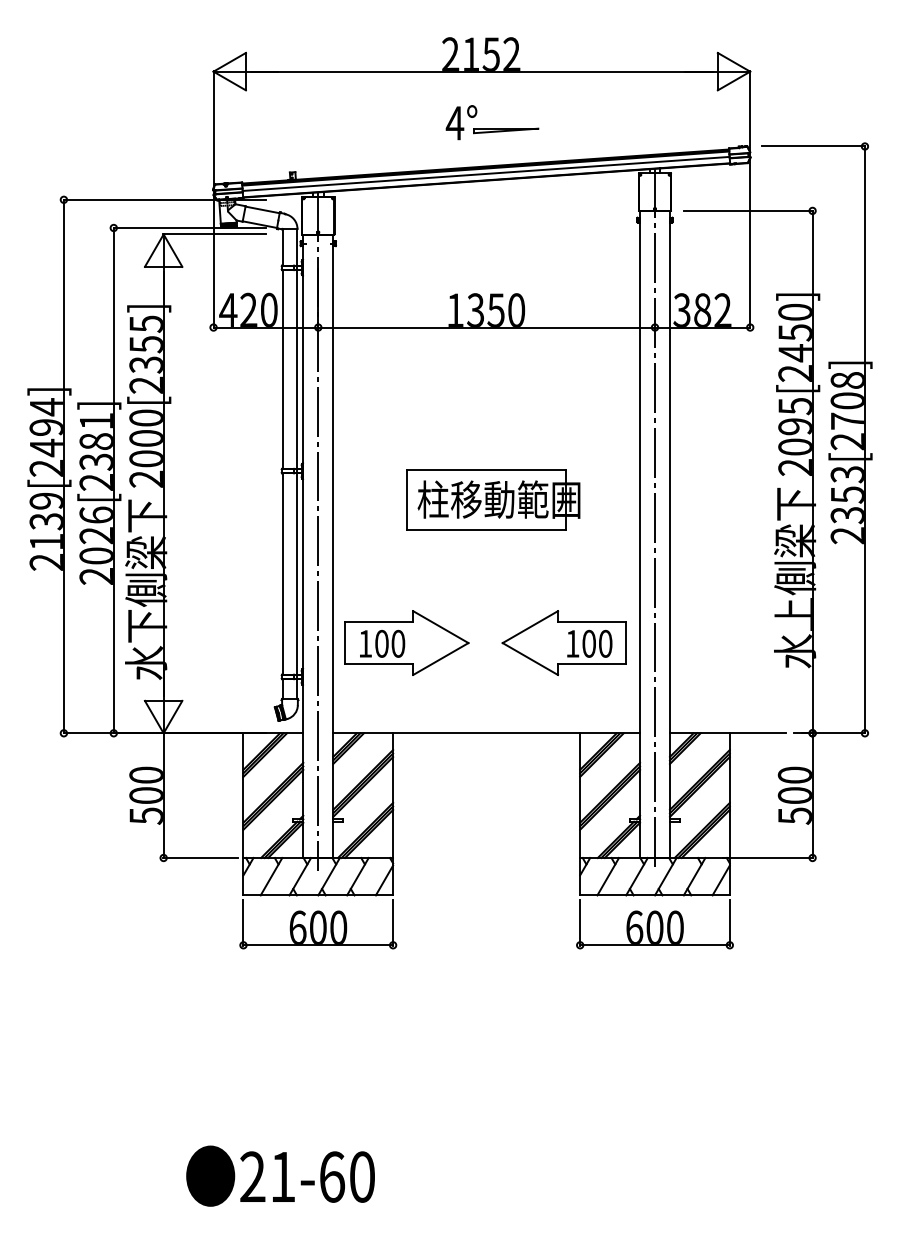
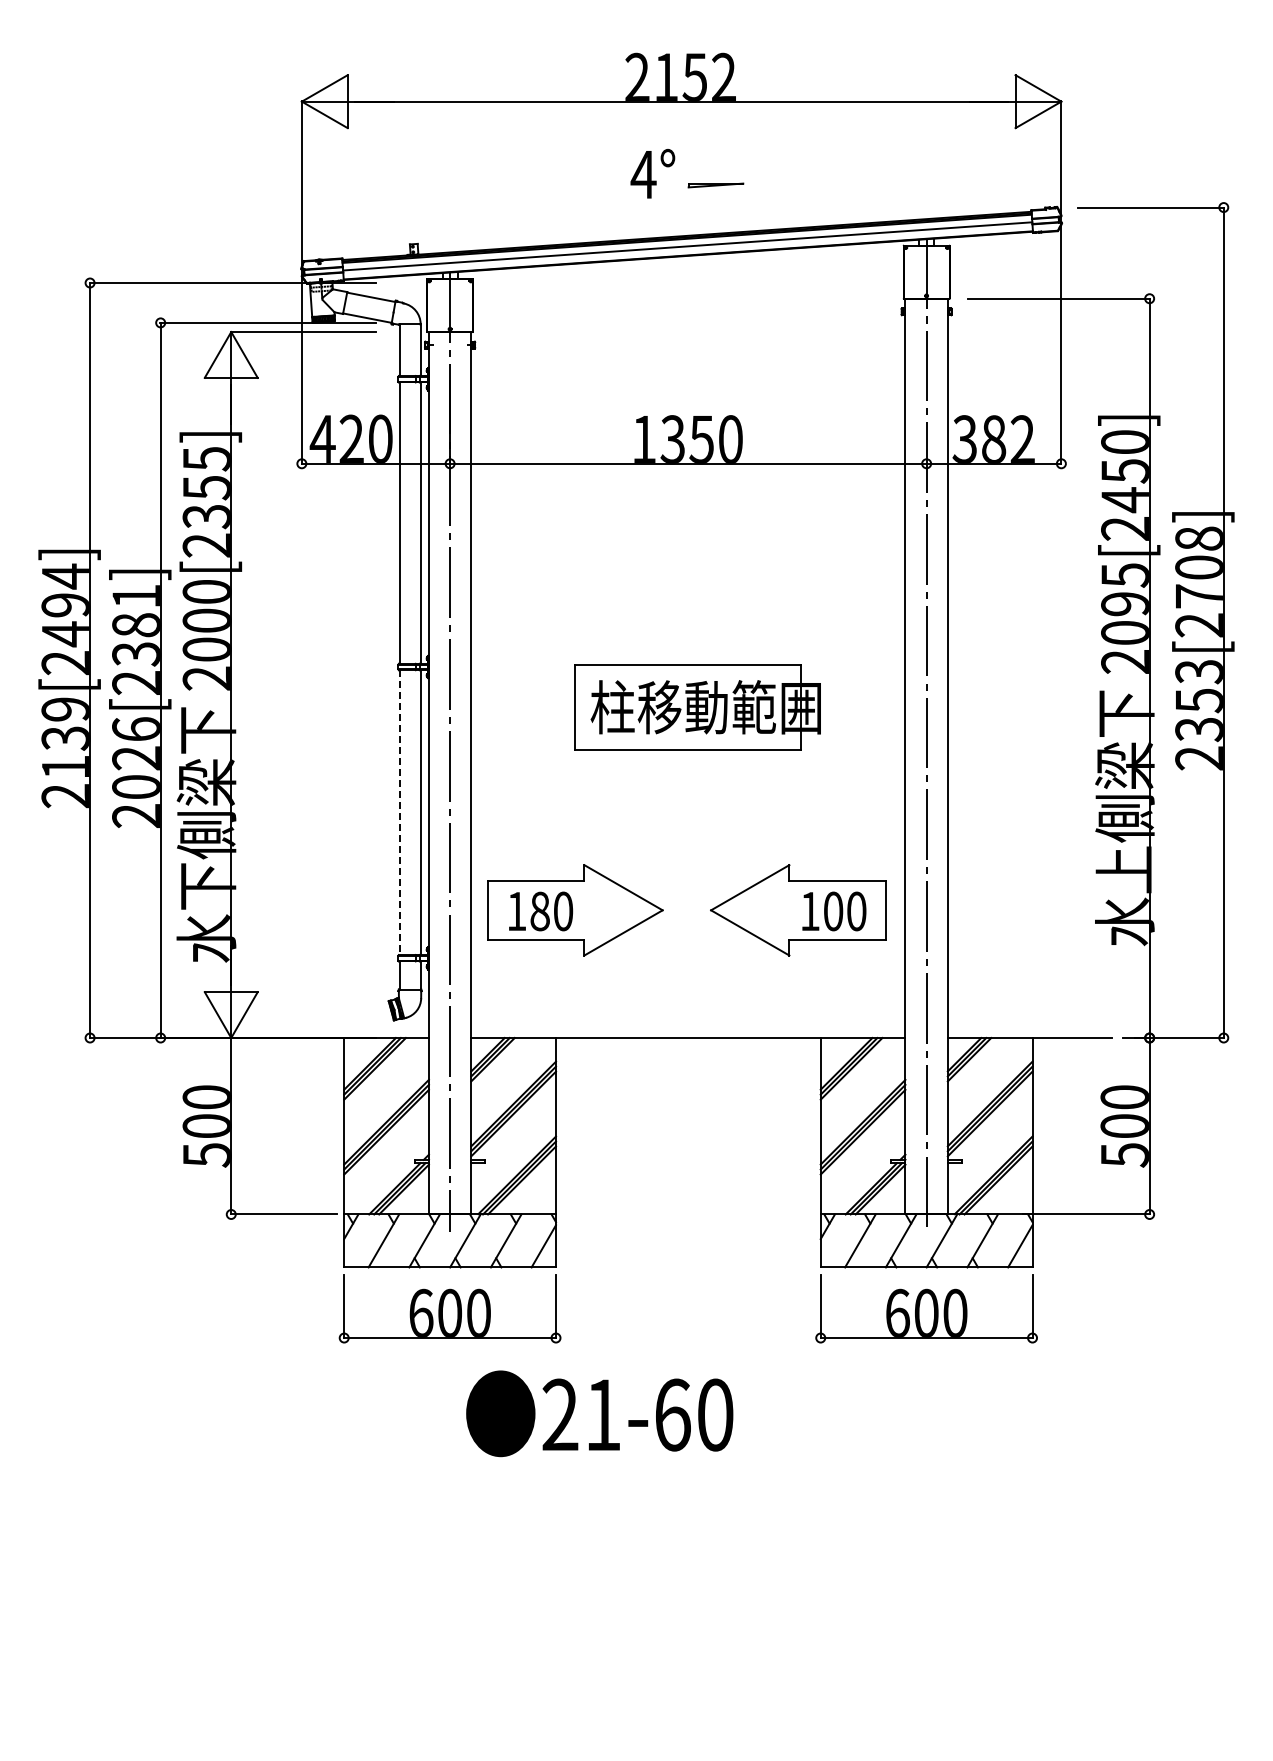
part: (505, 130) -> (715, 185), size x0.6
line: (282, 574) -> (399, 813), solid -> dashed
text: (381, 643) -> (539, 911), 100 -> 180
text: (280, 1175) -> (599, 1413), moved

